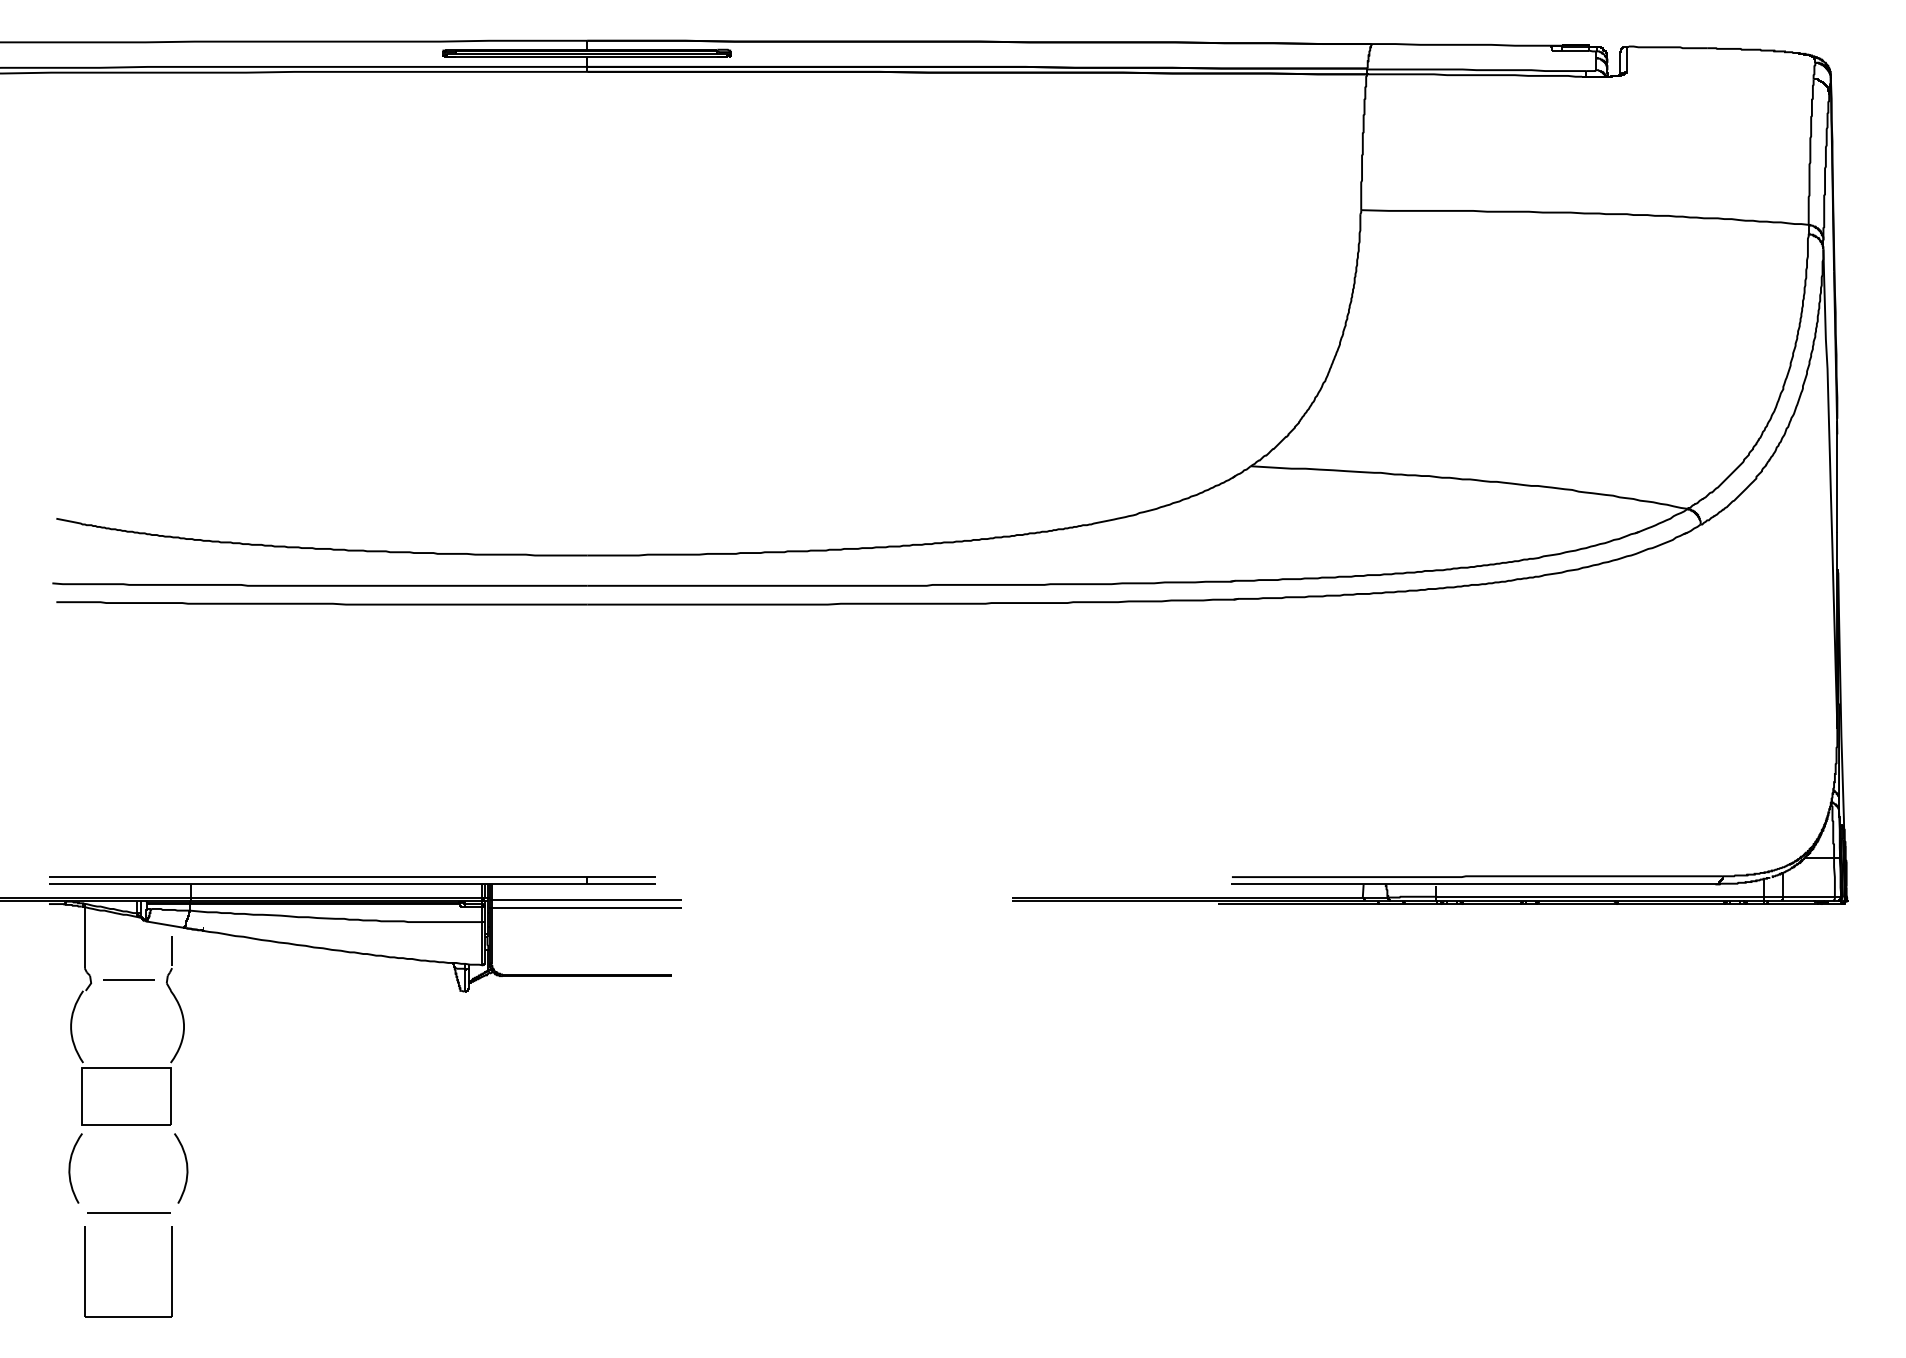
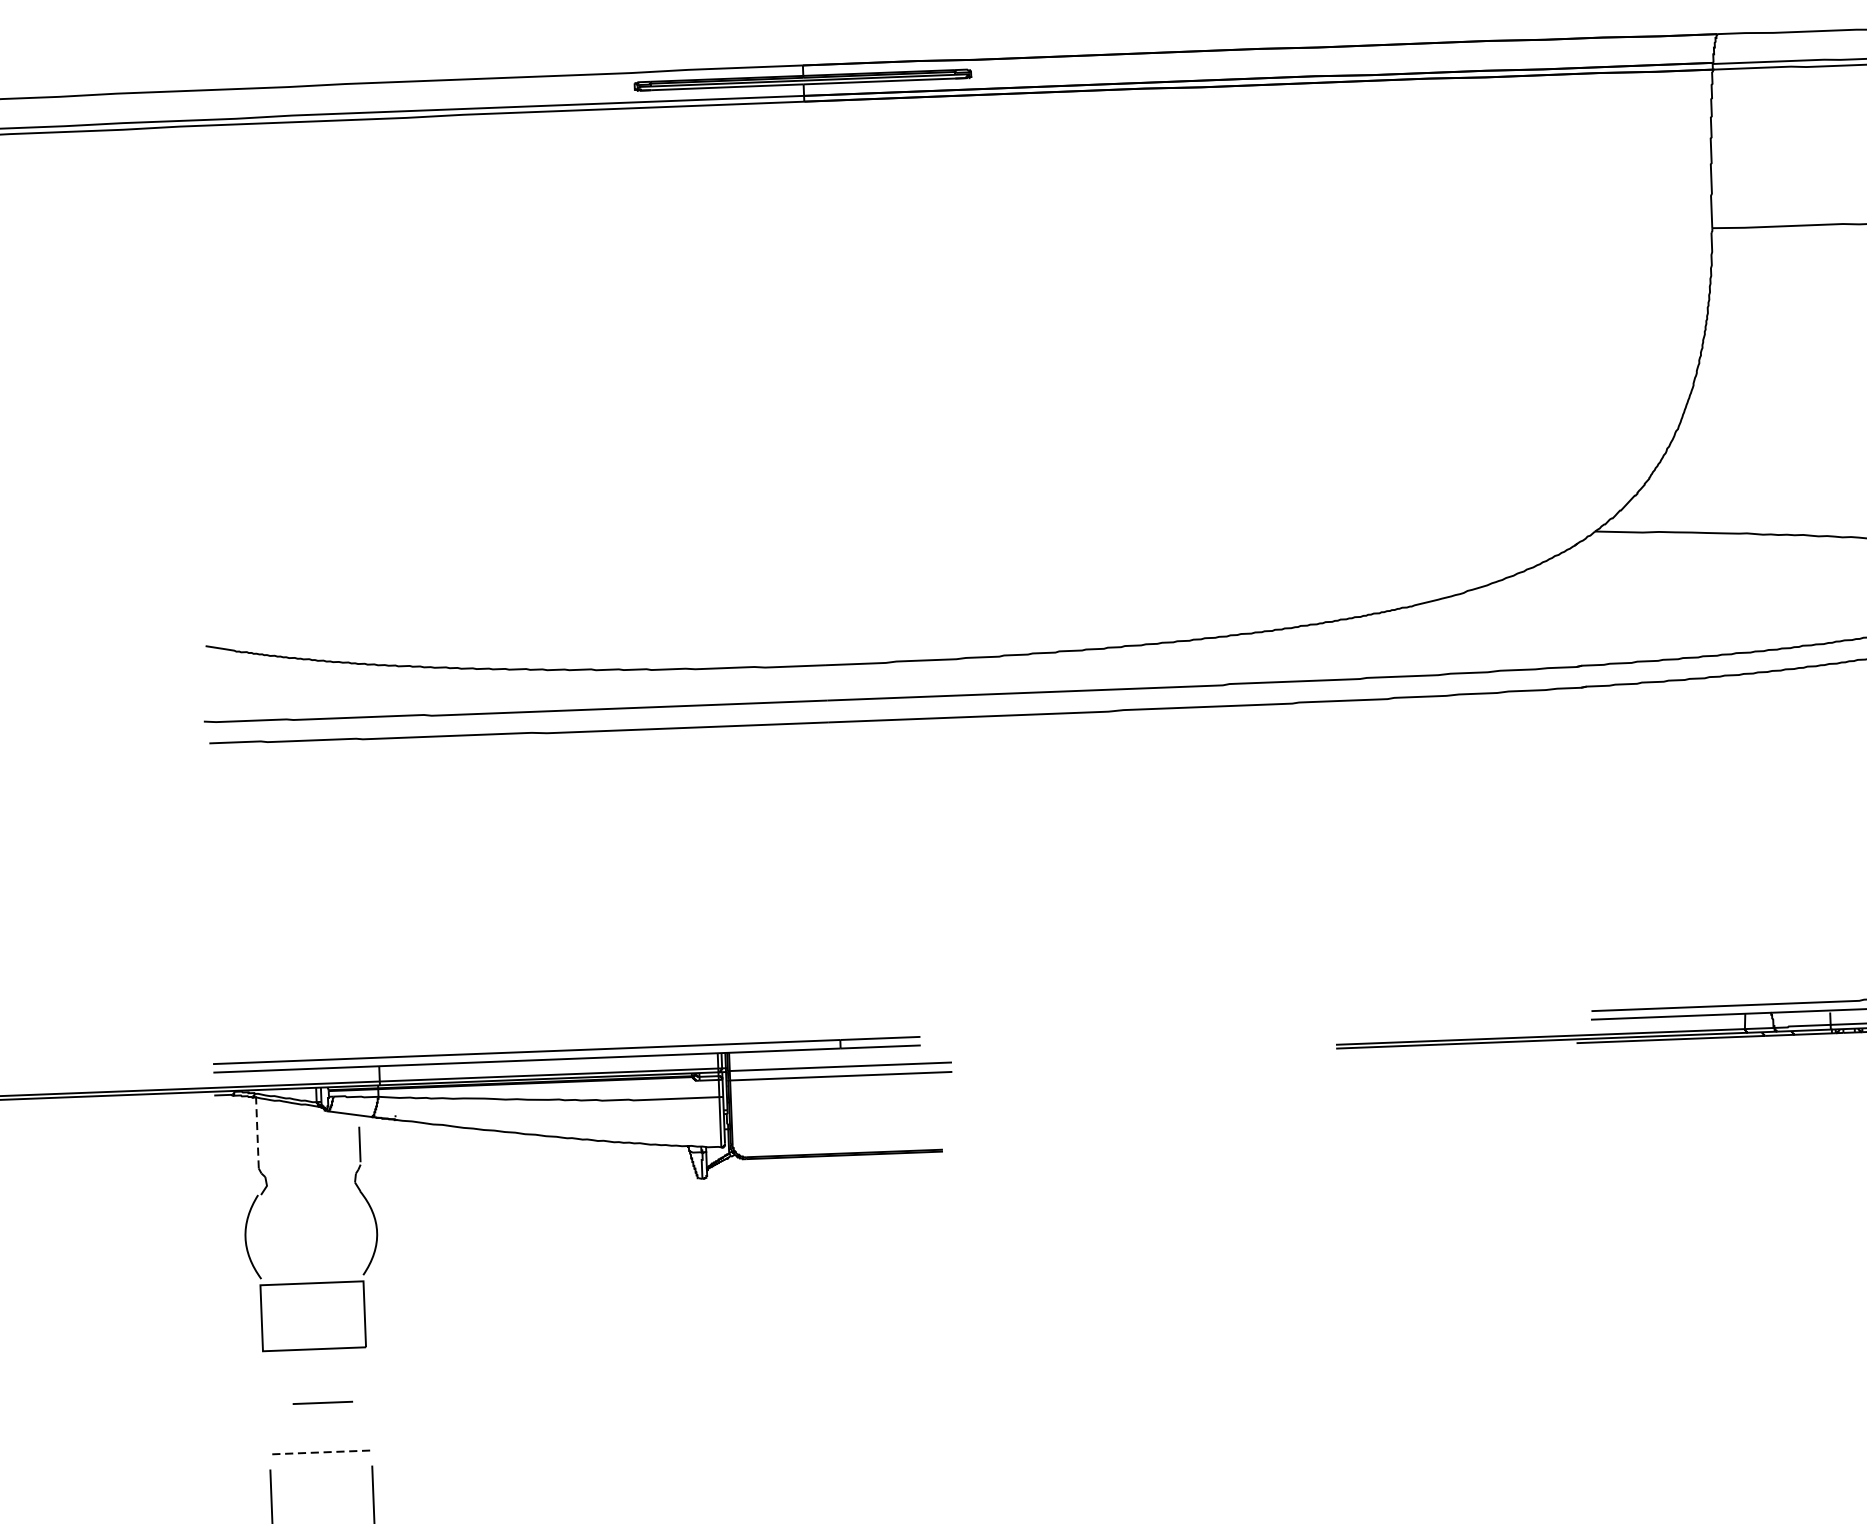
line: (84, 935) -> (257, 1130), solid -> dashed
line: (128, 979) -> (322, 1402), moved
curve: (70, 1168) -> (251, 1402), removed
curve: (186, 1168) -> (386, 1397), removed
line: (129, 1213) -> (321, 1452), solid -> dashed

